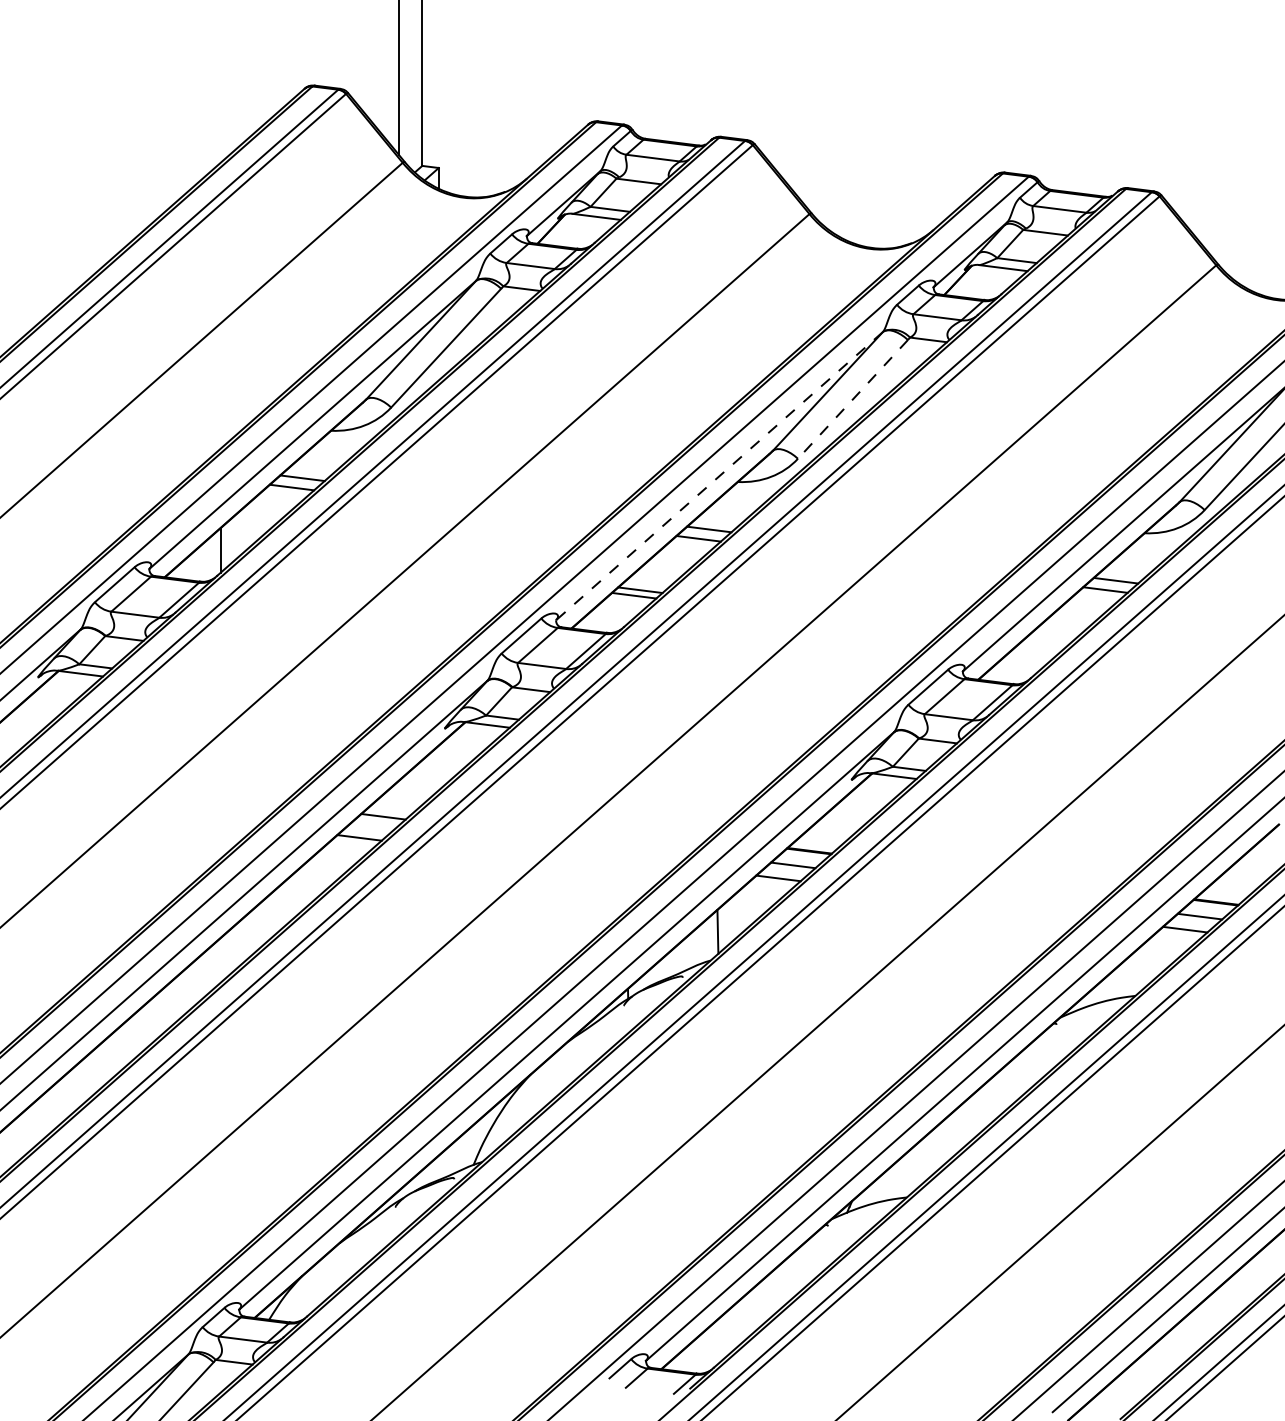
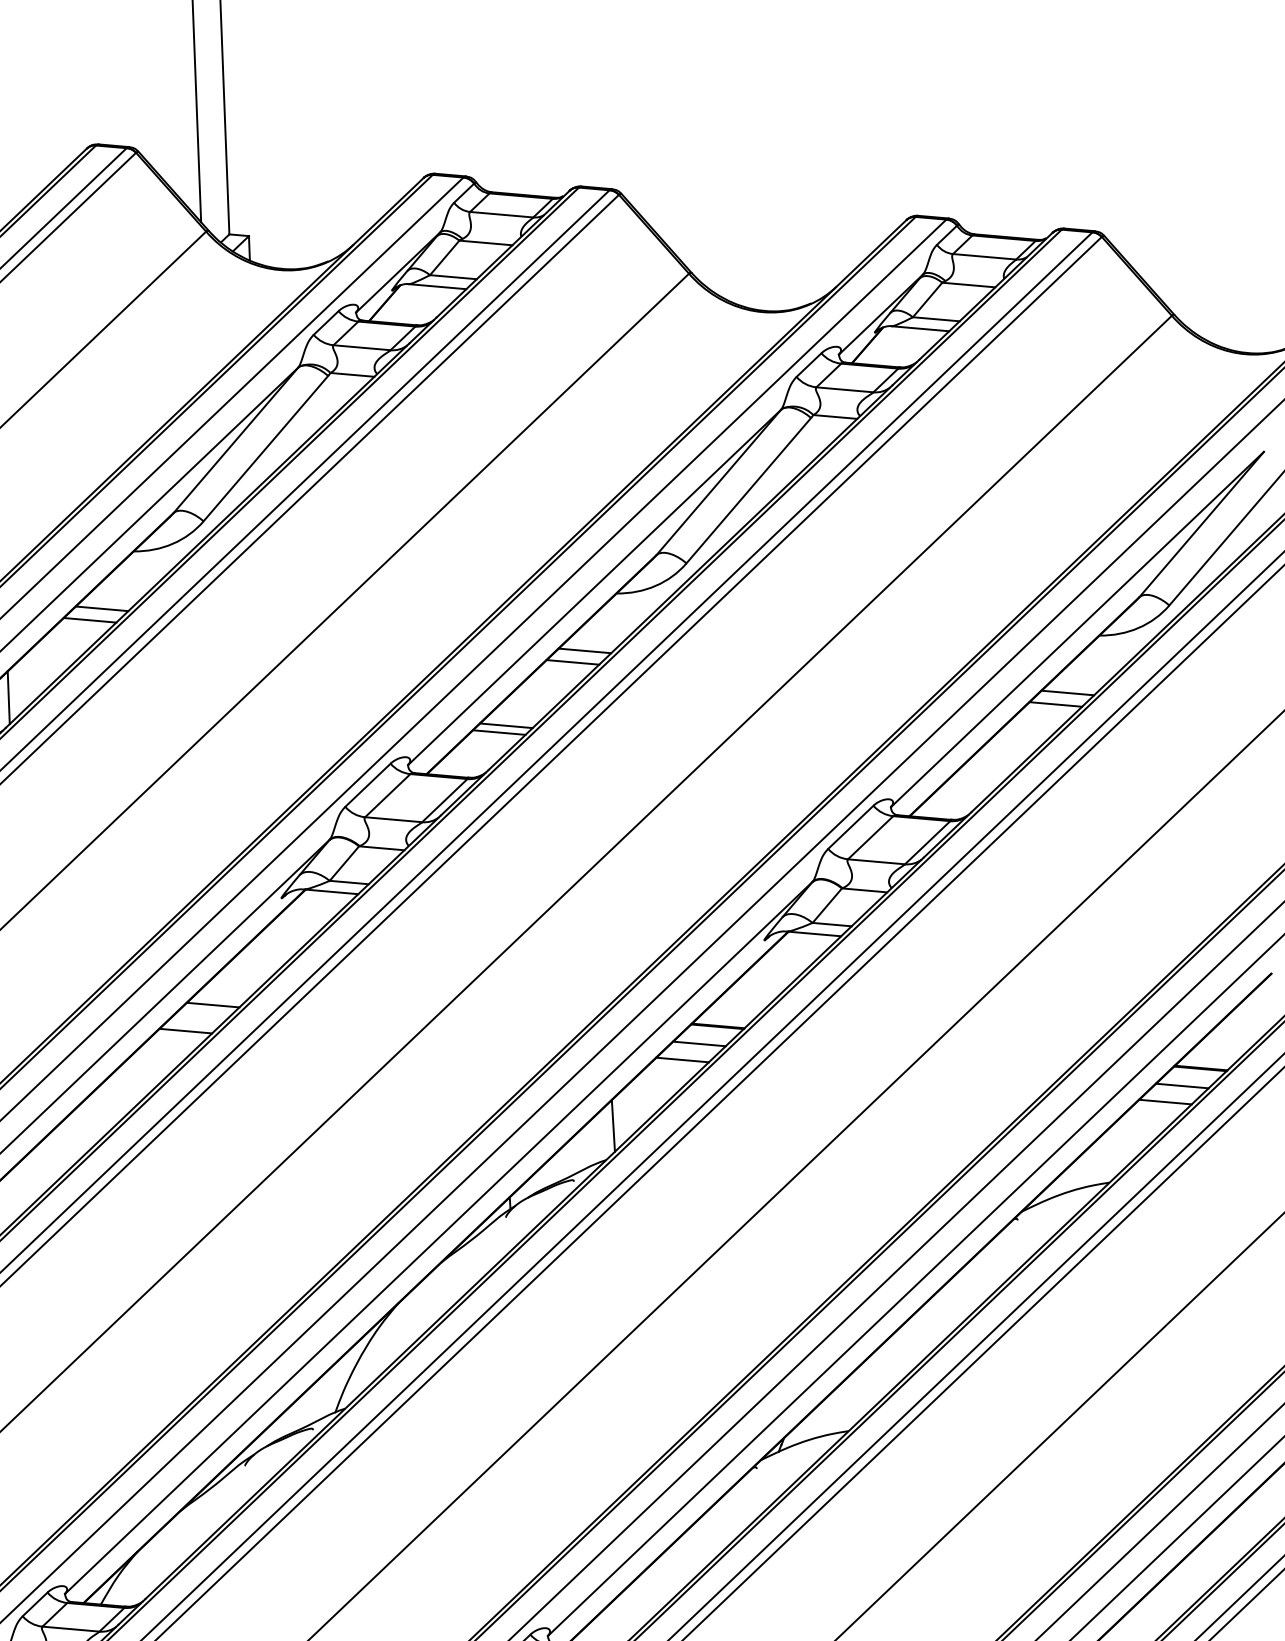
line: (852, 399) -> (748, 490), dashed -> solid
line: (719, 476) -> (594, 587), dashed -> solid

